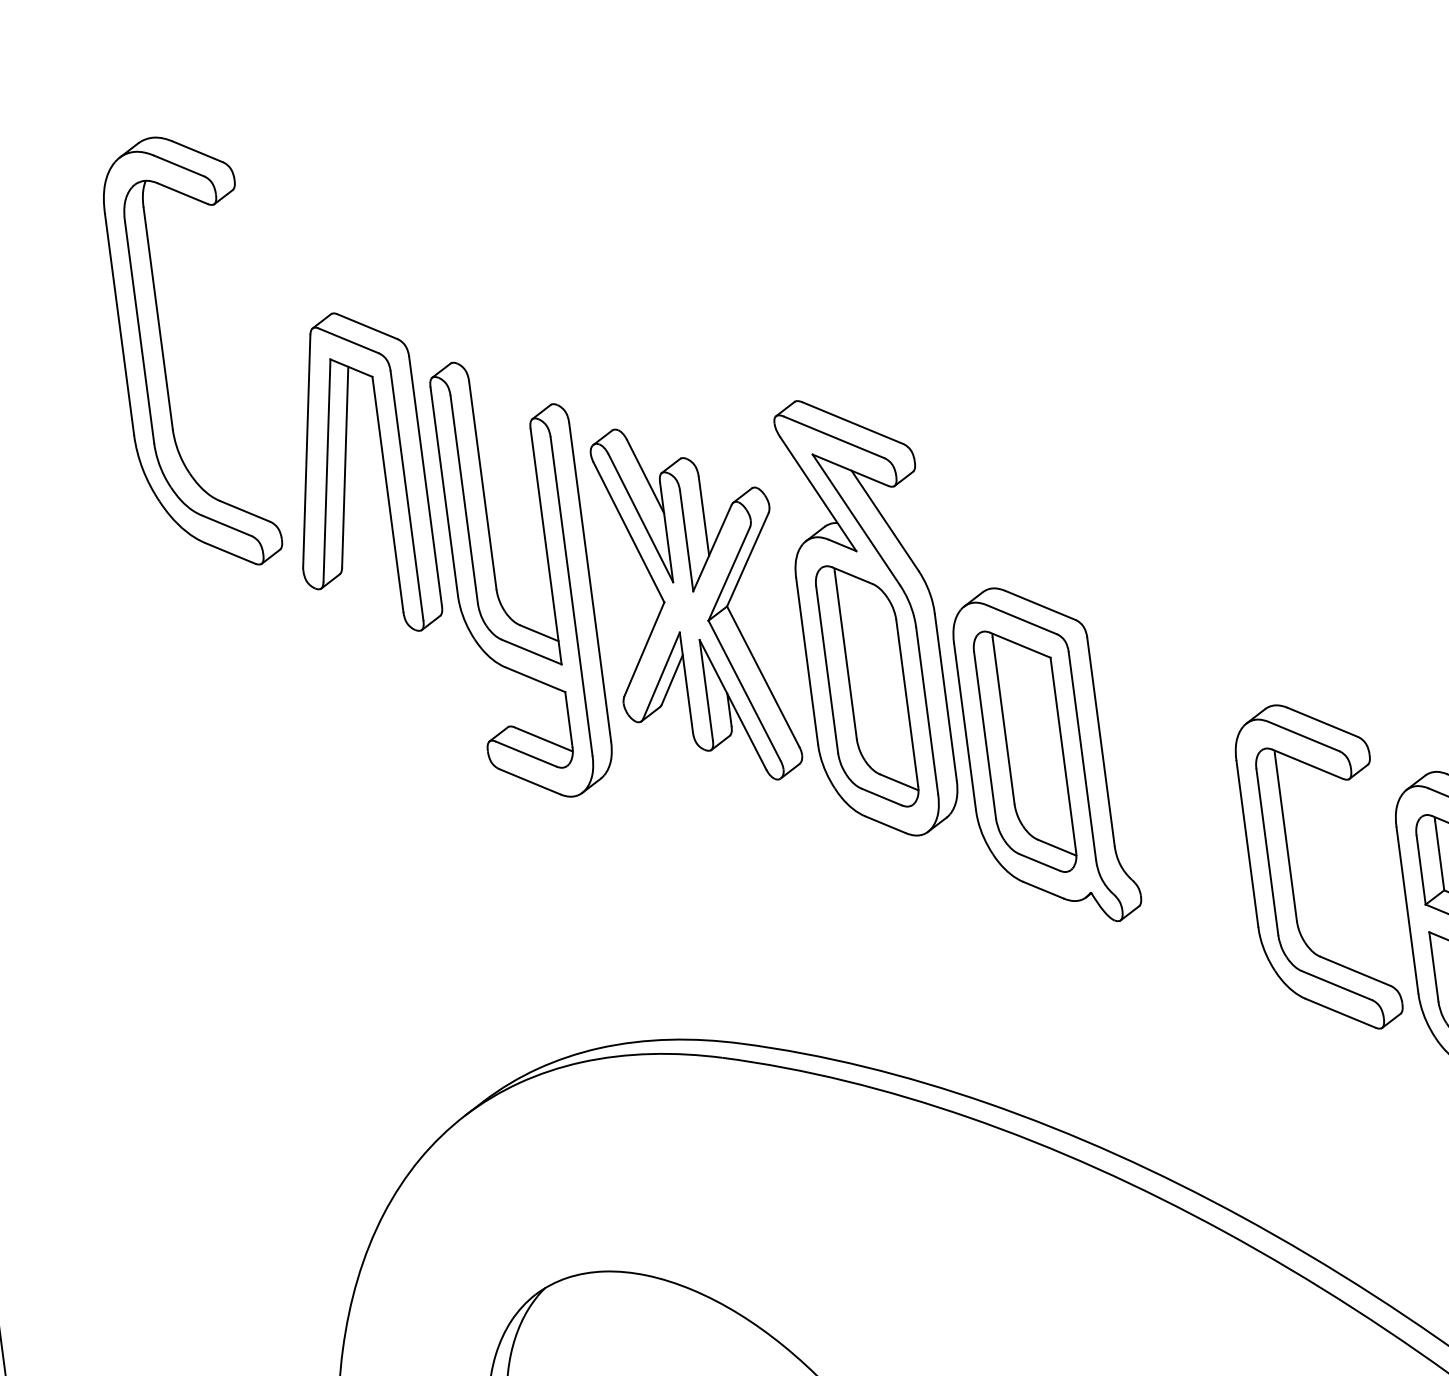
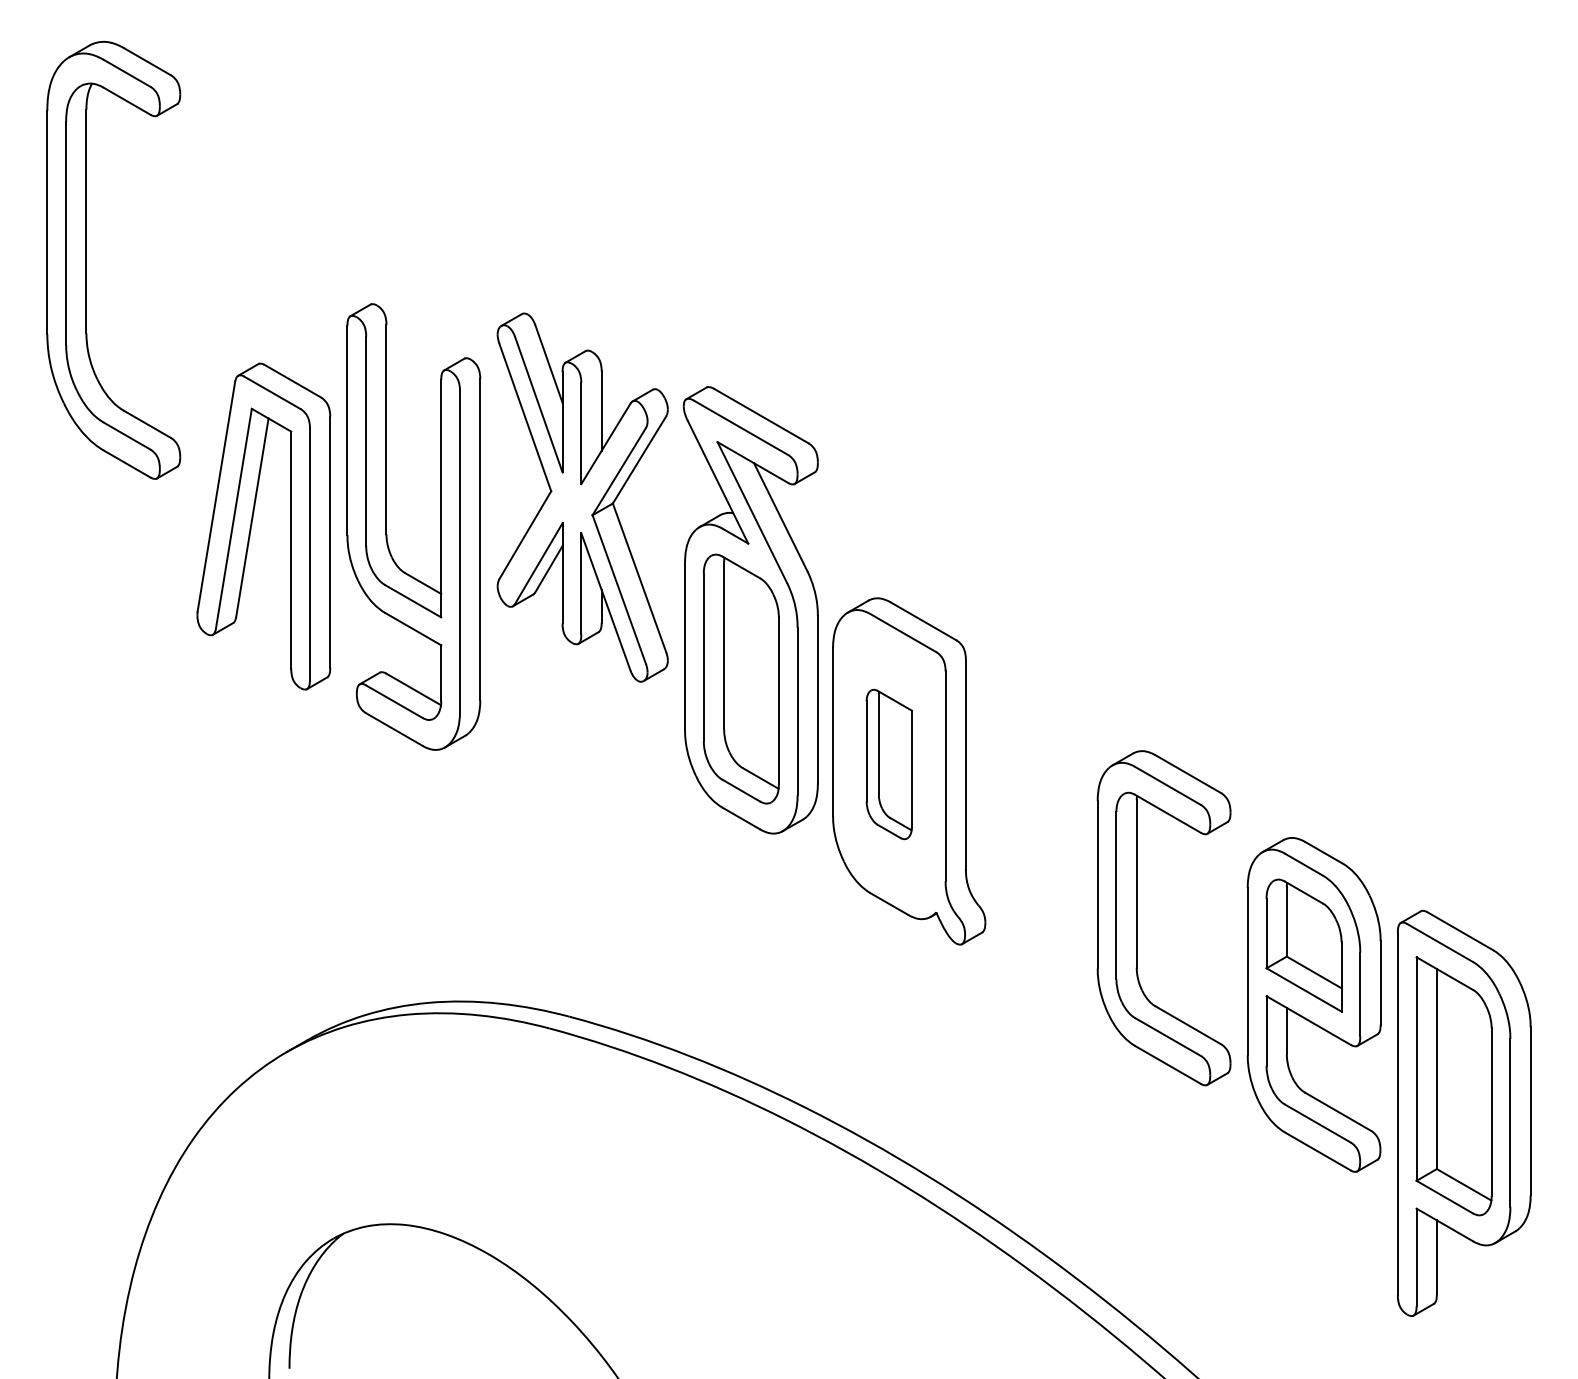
part: (346, 474) -> (252, 524), moved
part: (696, 604) -> (582, 497), moved
part: (1024, 751) -> (888, 764), size x0.6

